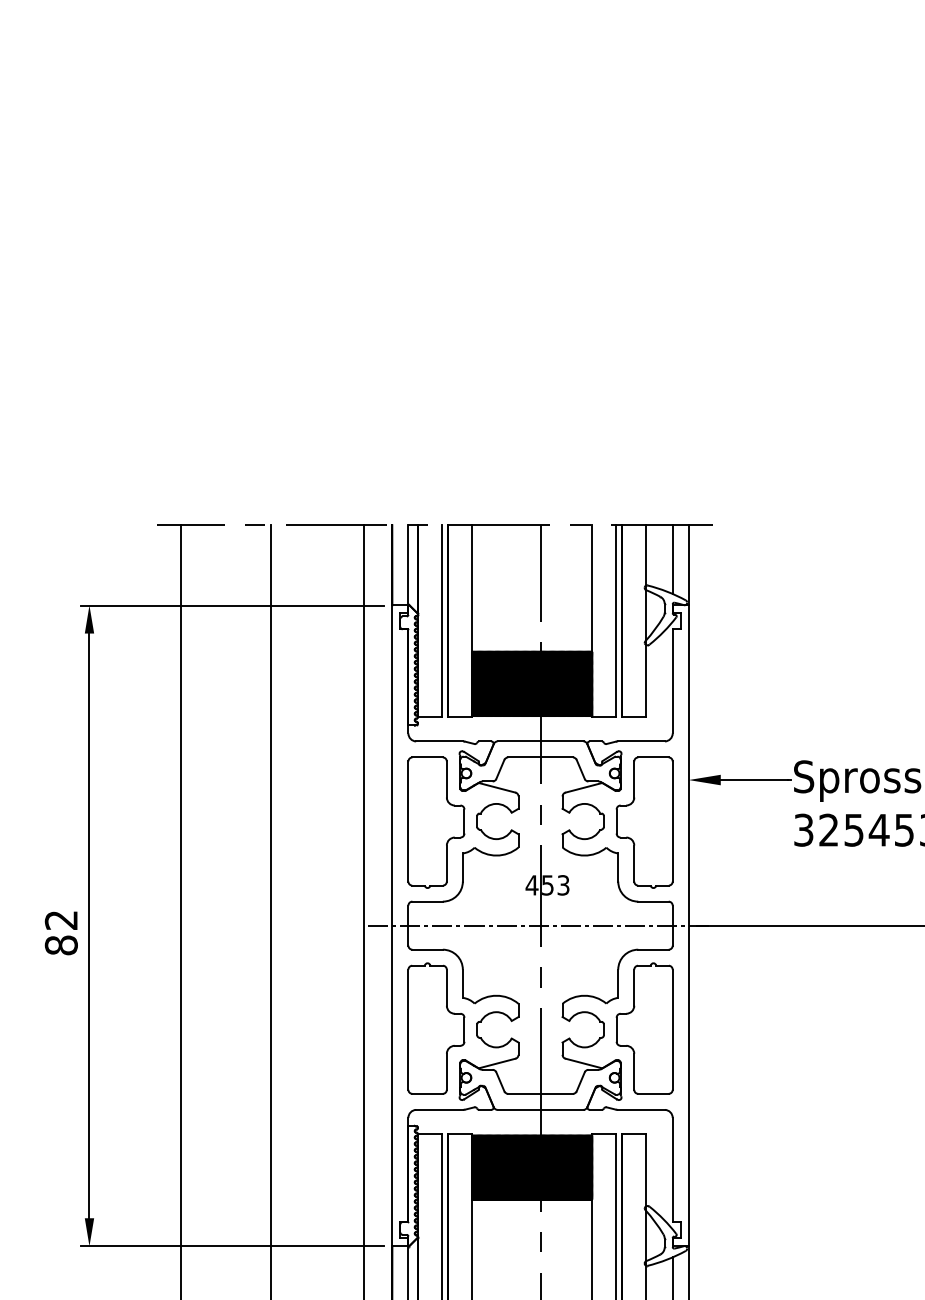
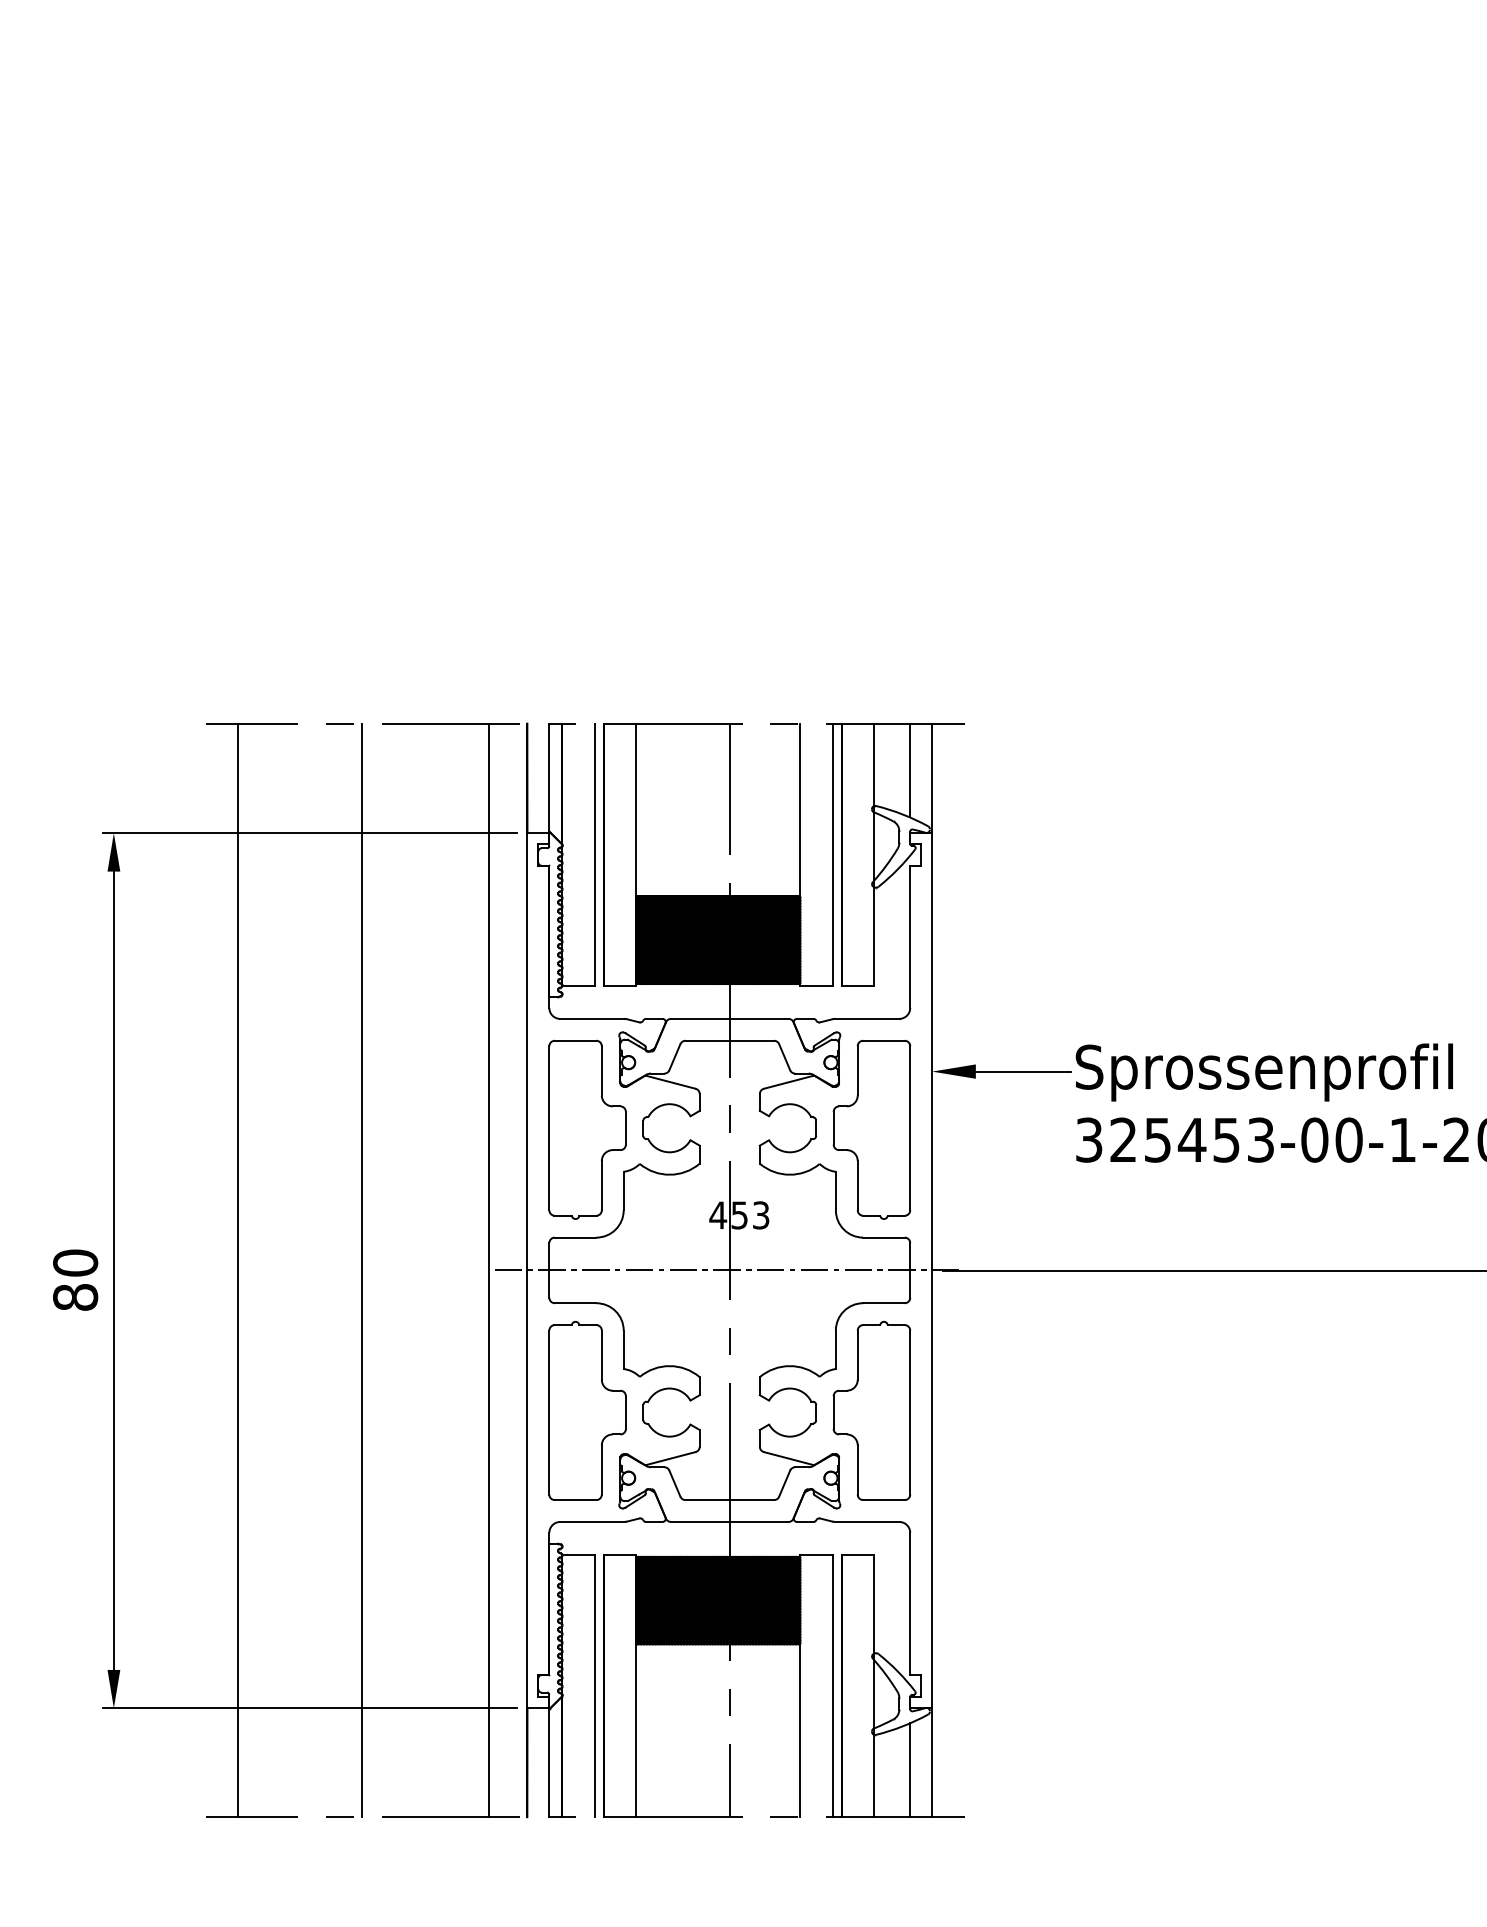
text: (61, 919) -> (75, 1262), 82 -> 80

